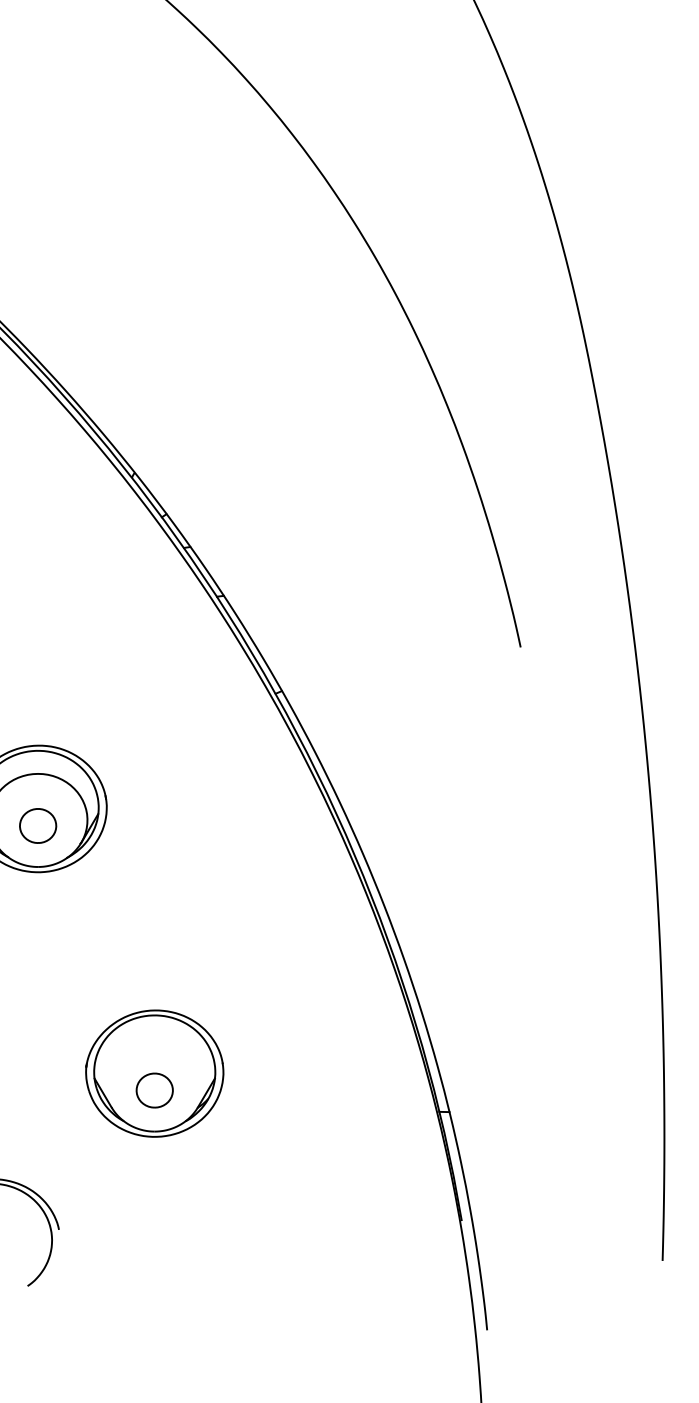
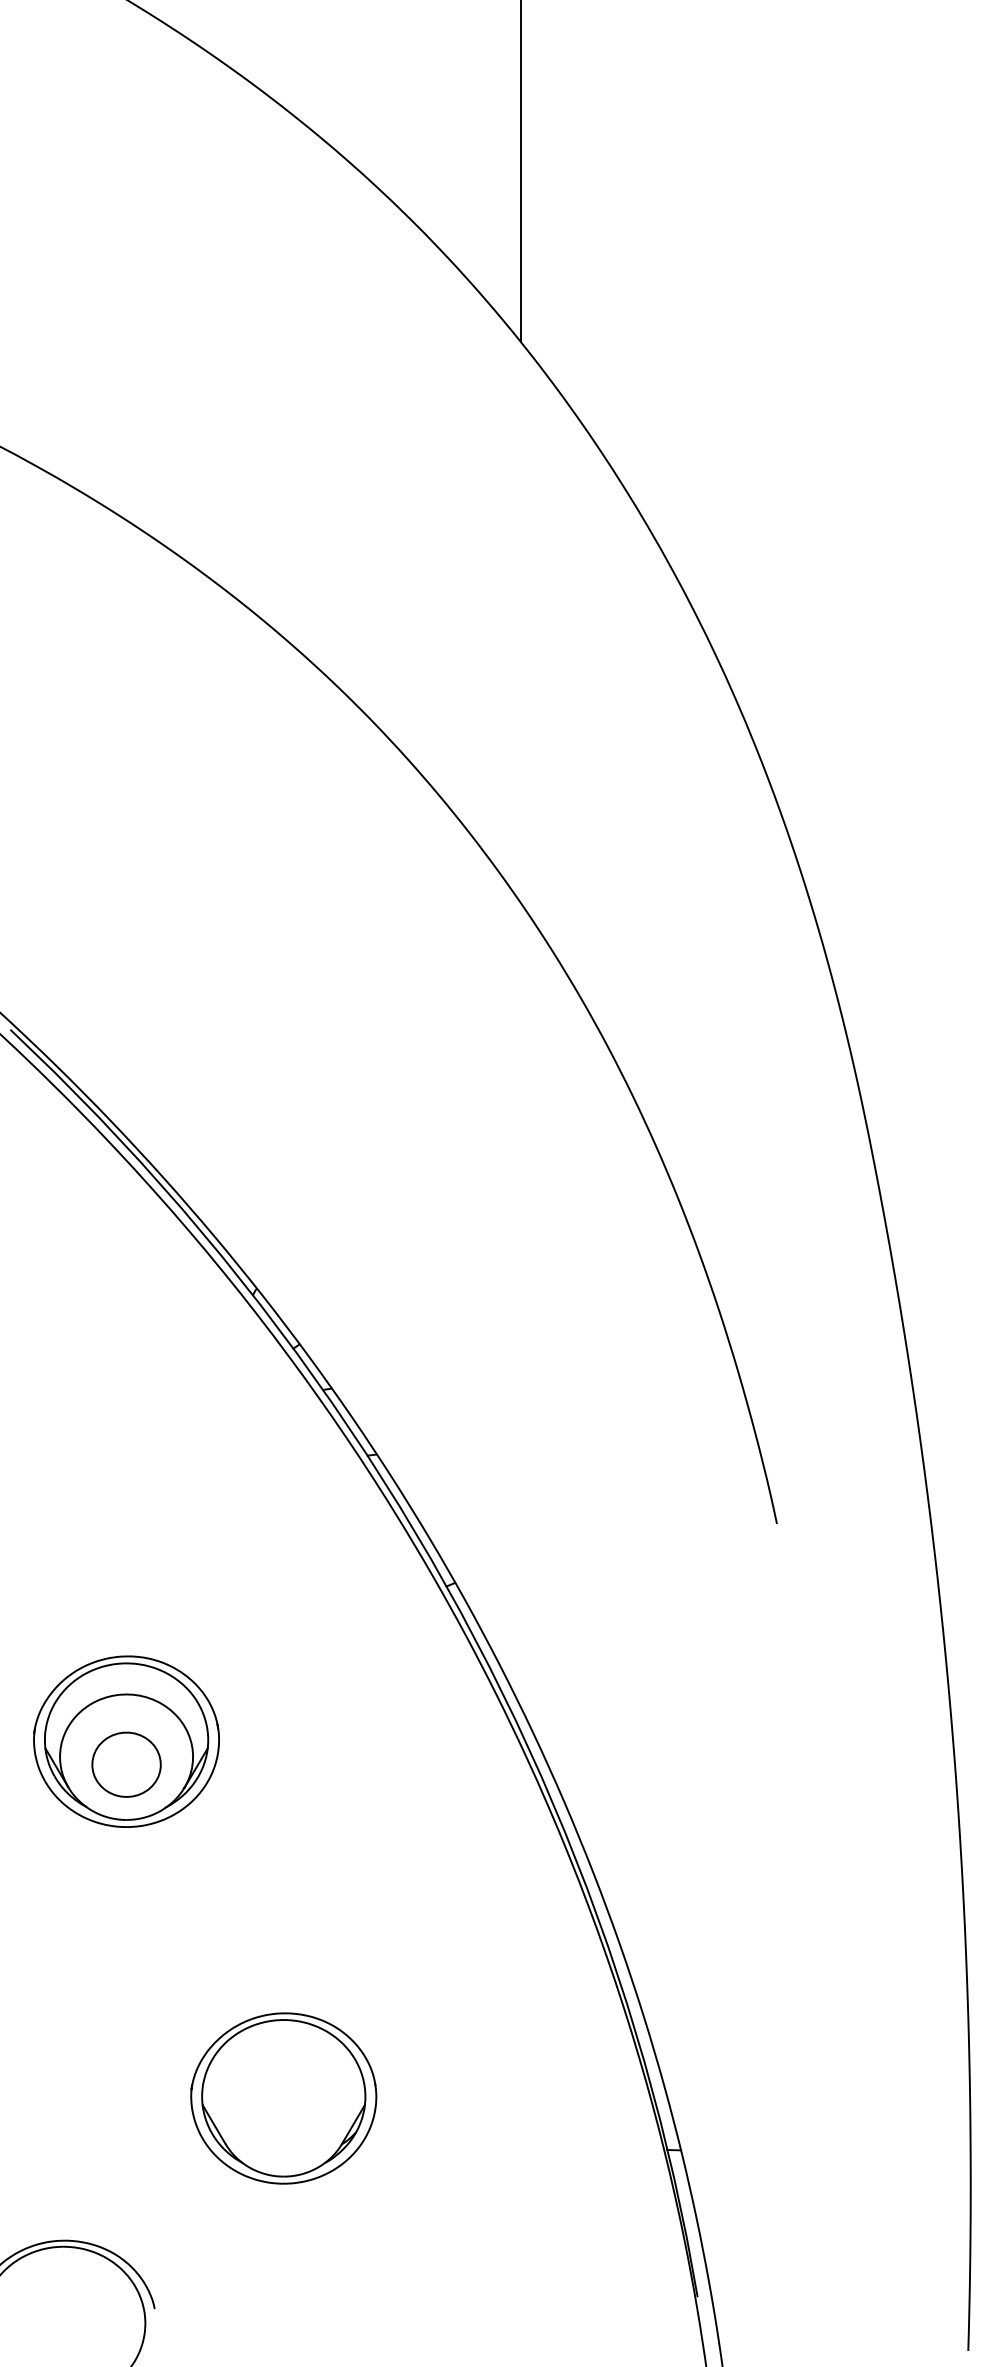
part: (38, 825) -> (126, 1764), size x1.4
part: (154, 1090) -> (283, 2121), removed

